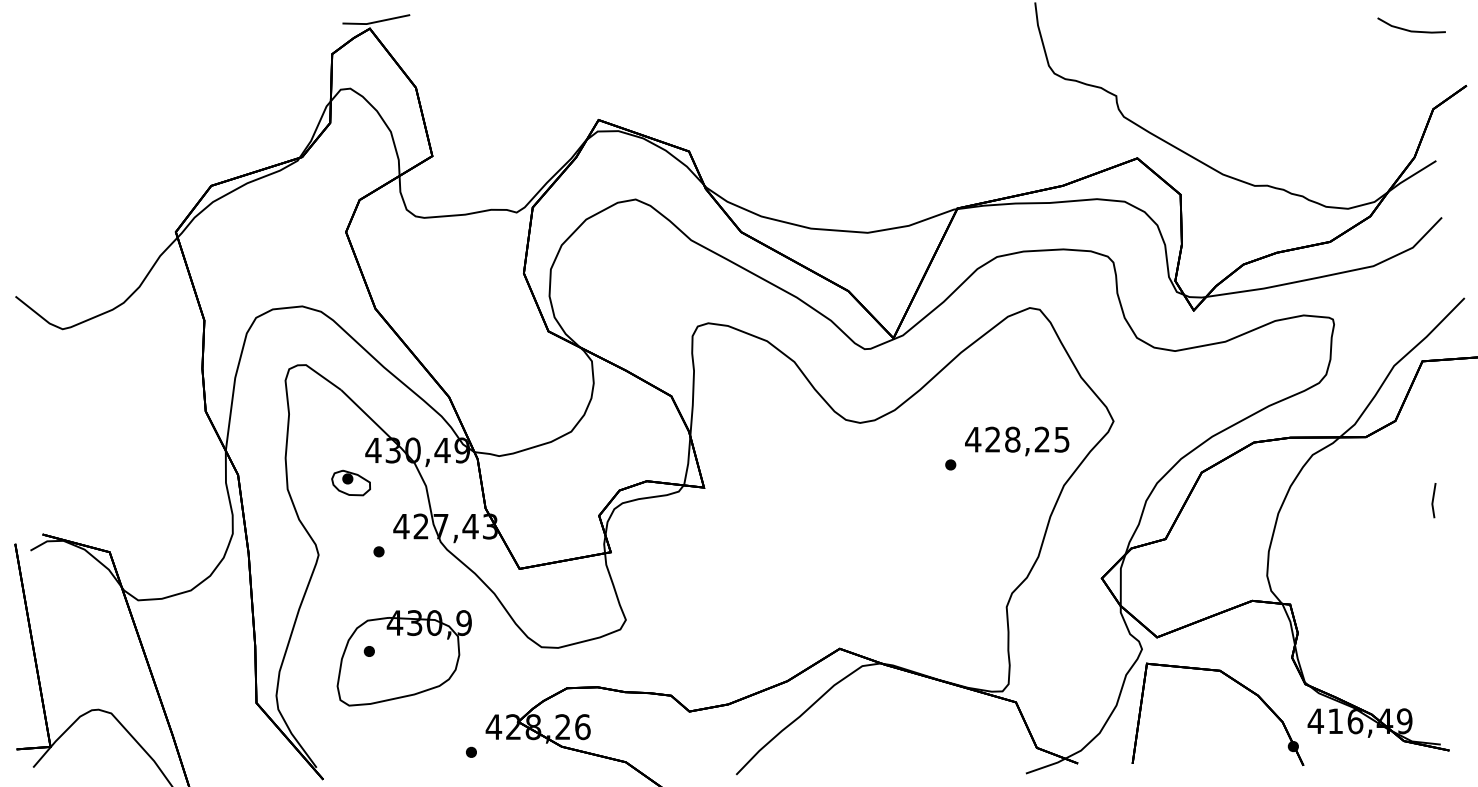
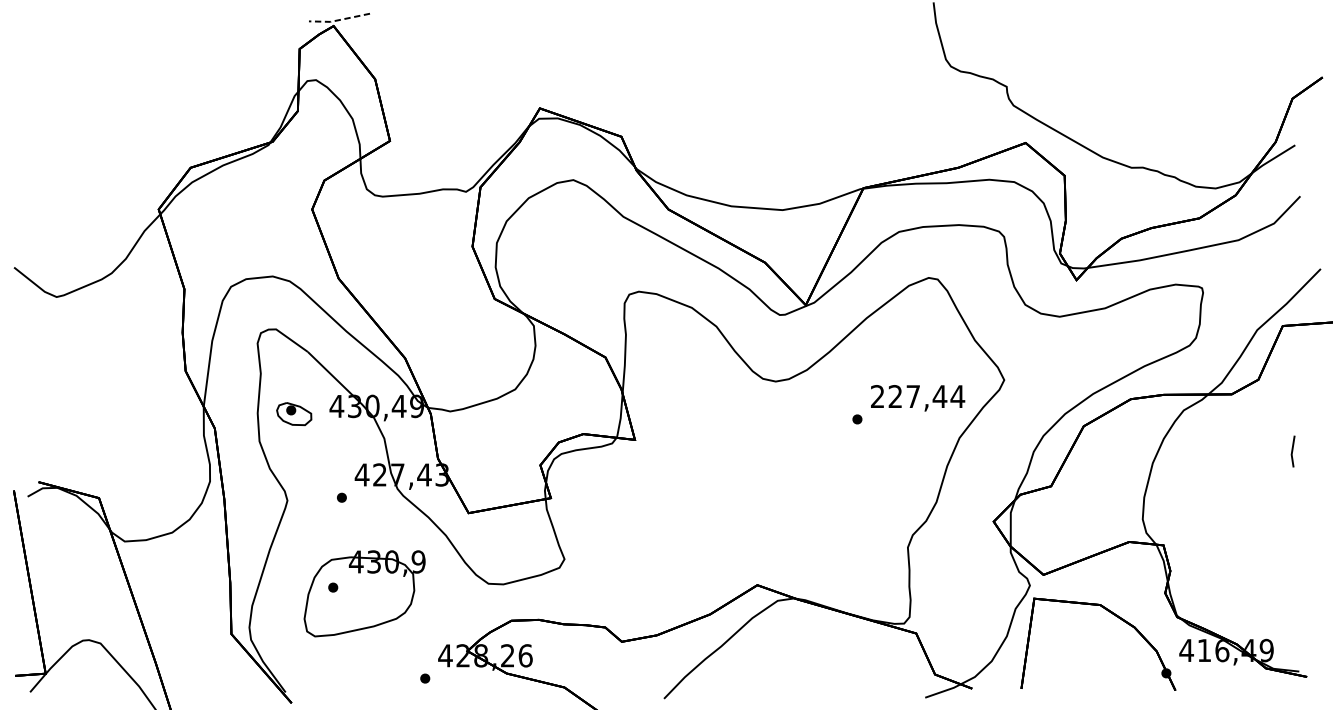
line: (375, 22) -> (338, 20), solid -> dashed
line: (1408, 29) -> (1270, 26), removed
text: (1017, 439) -> (917, 396), 428,25 -> 227,44
part: (350, 482) -> (293, 413), moved

